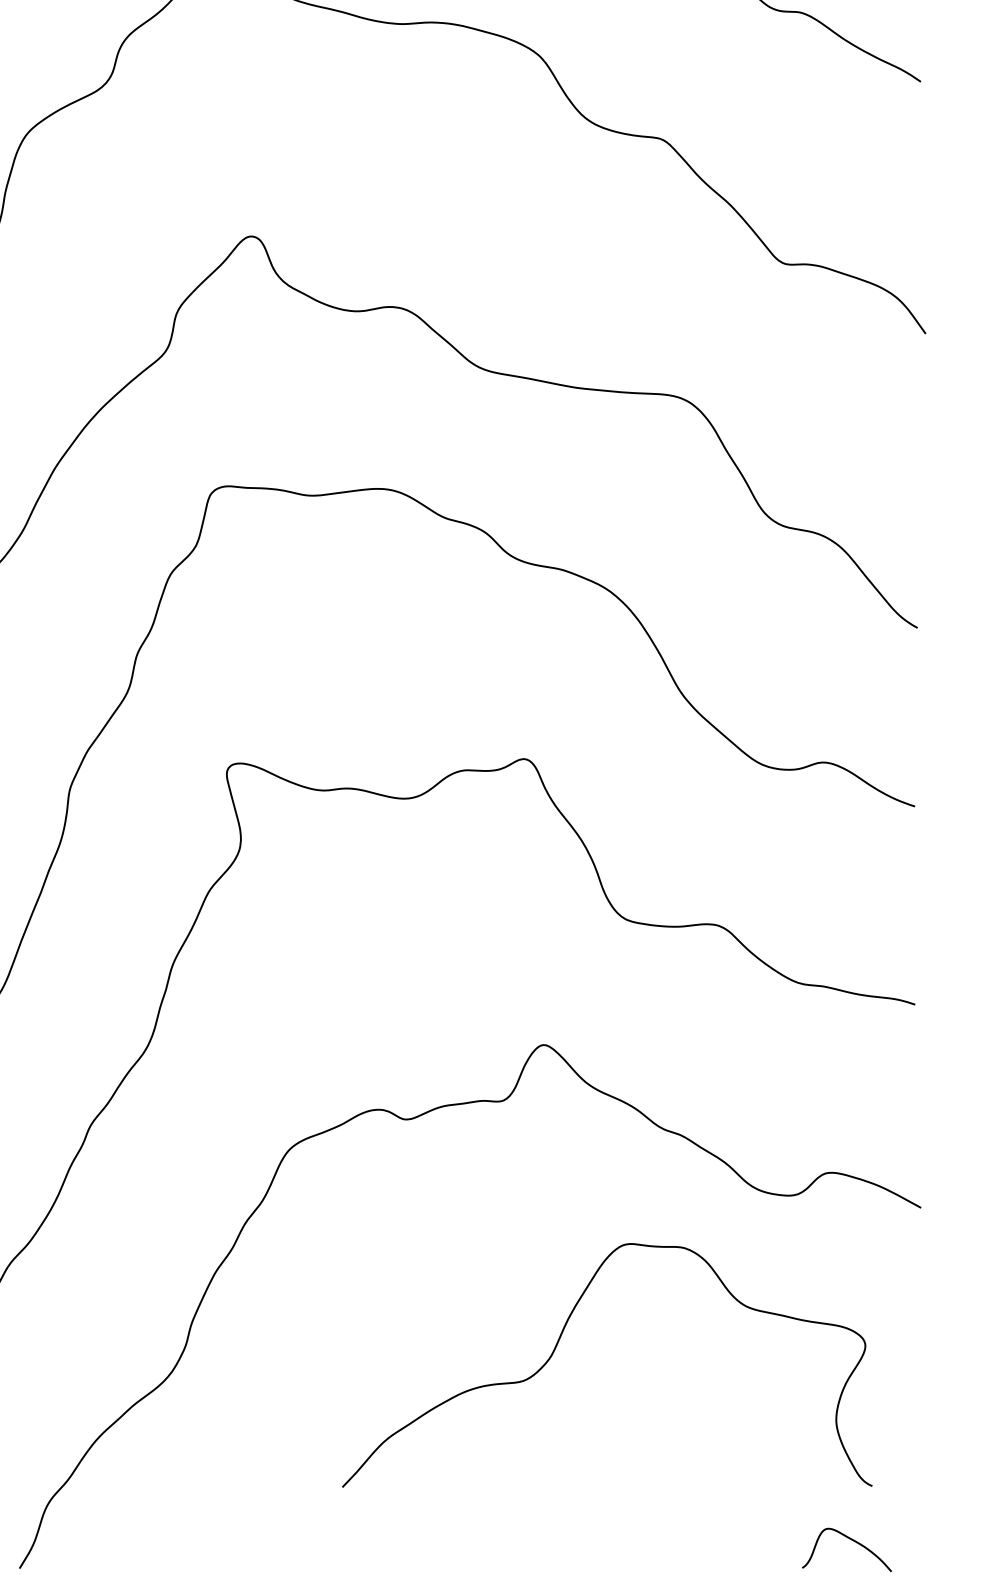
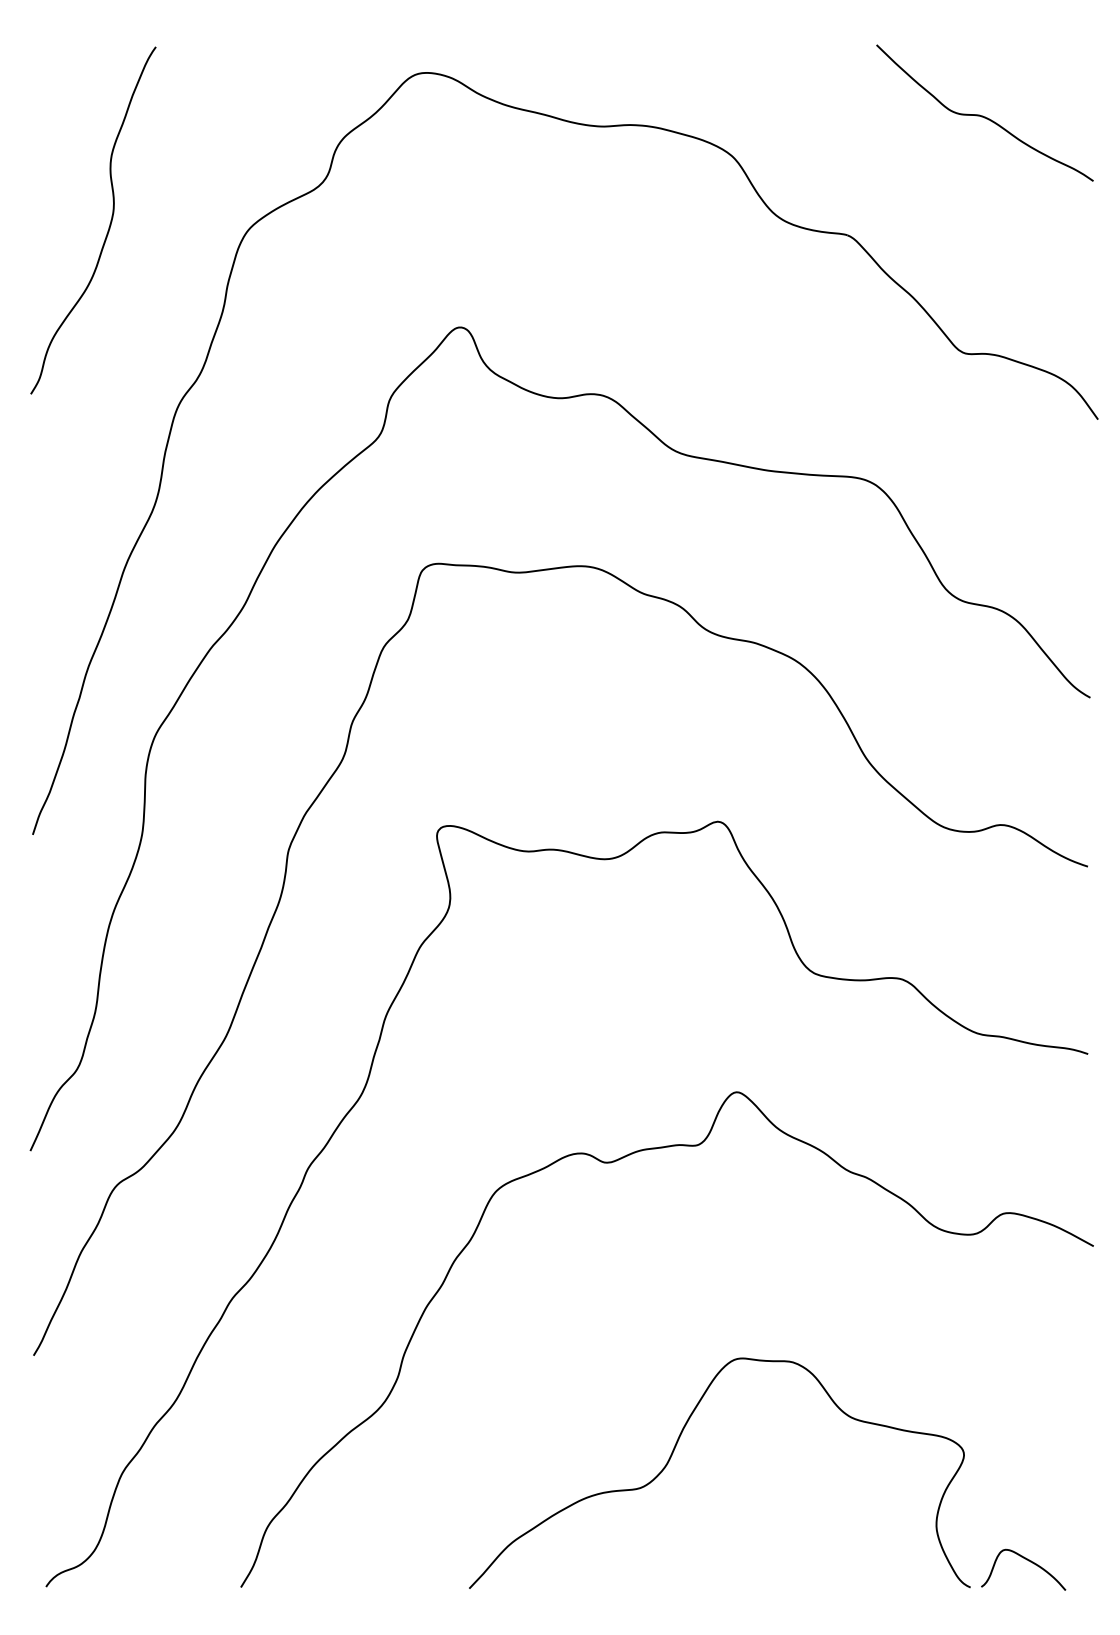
curve: (559, 1342) -> (674, 1451), moved

